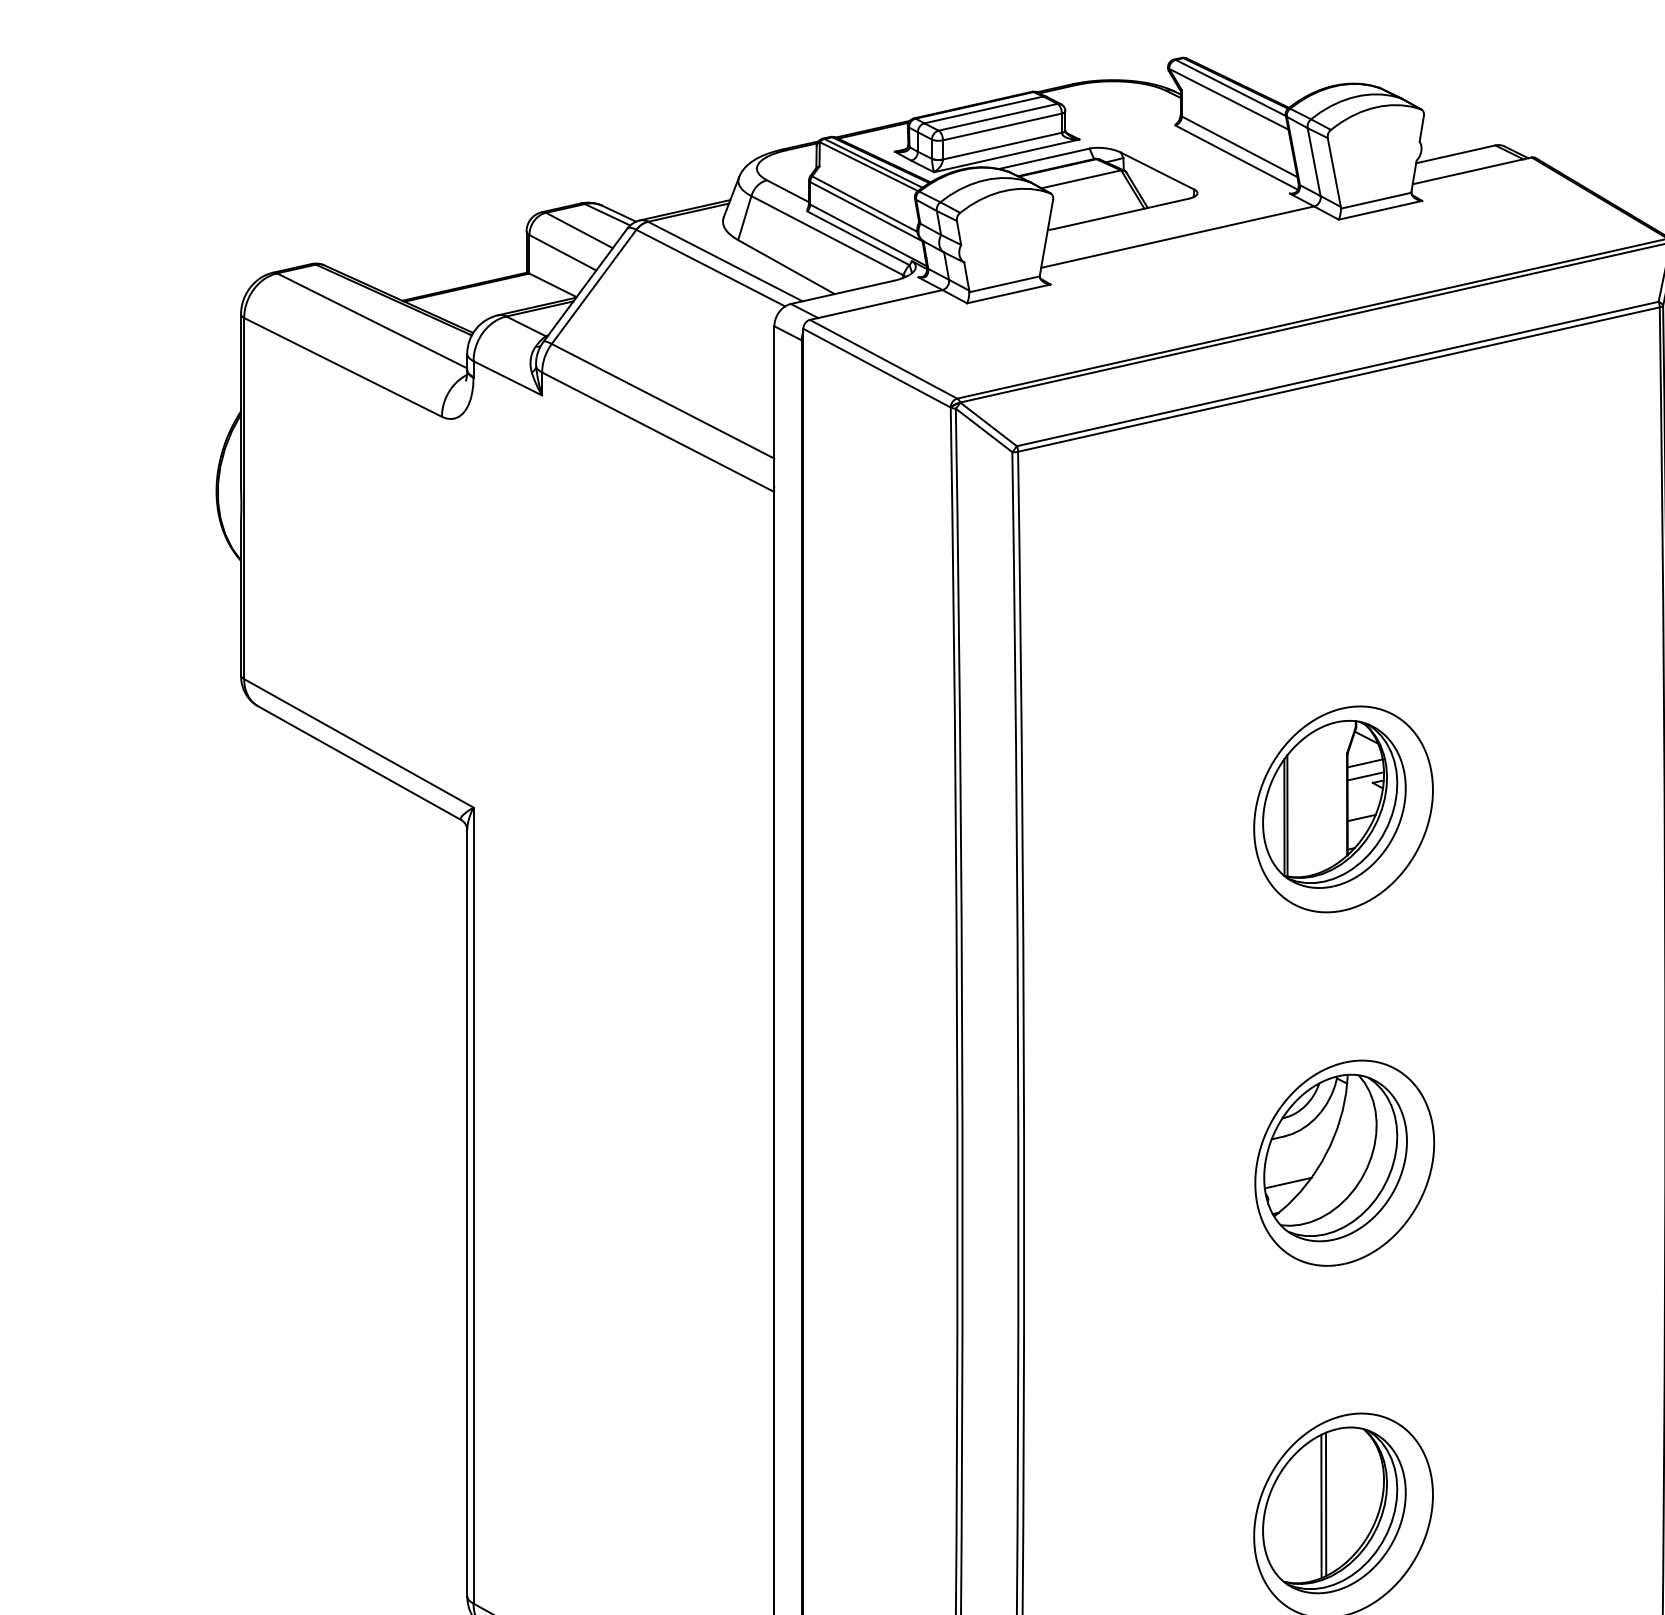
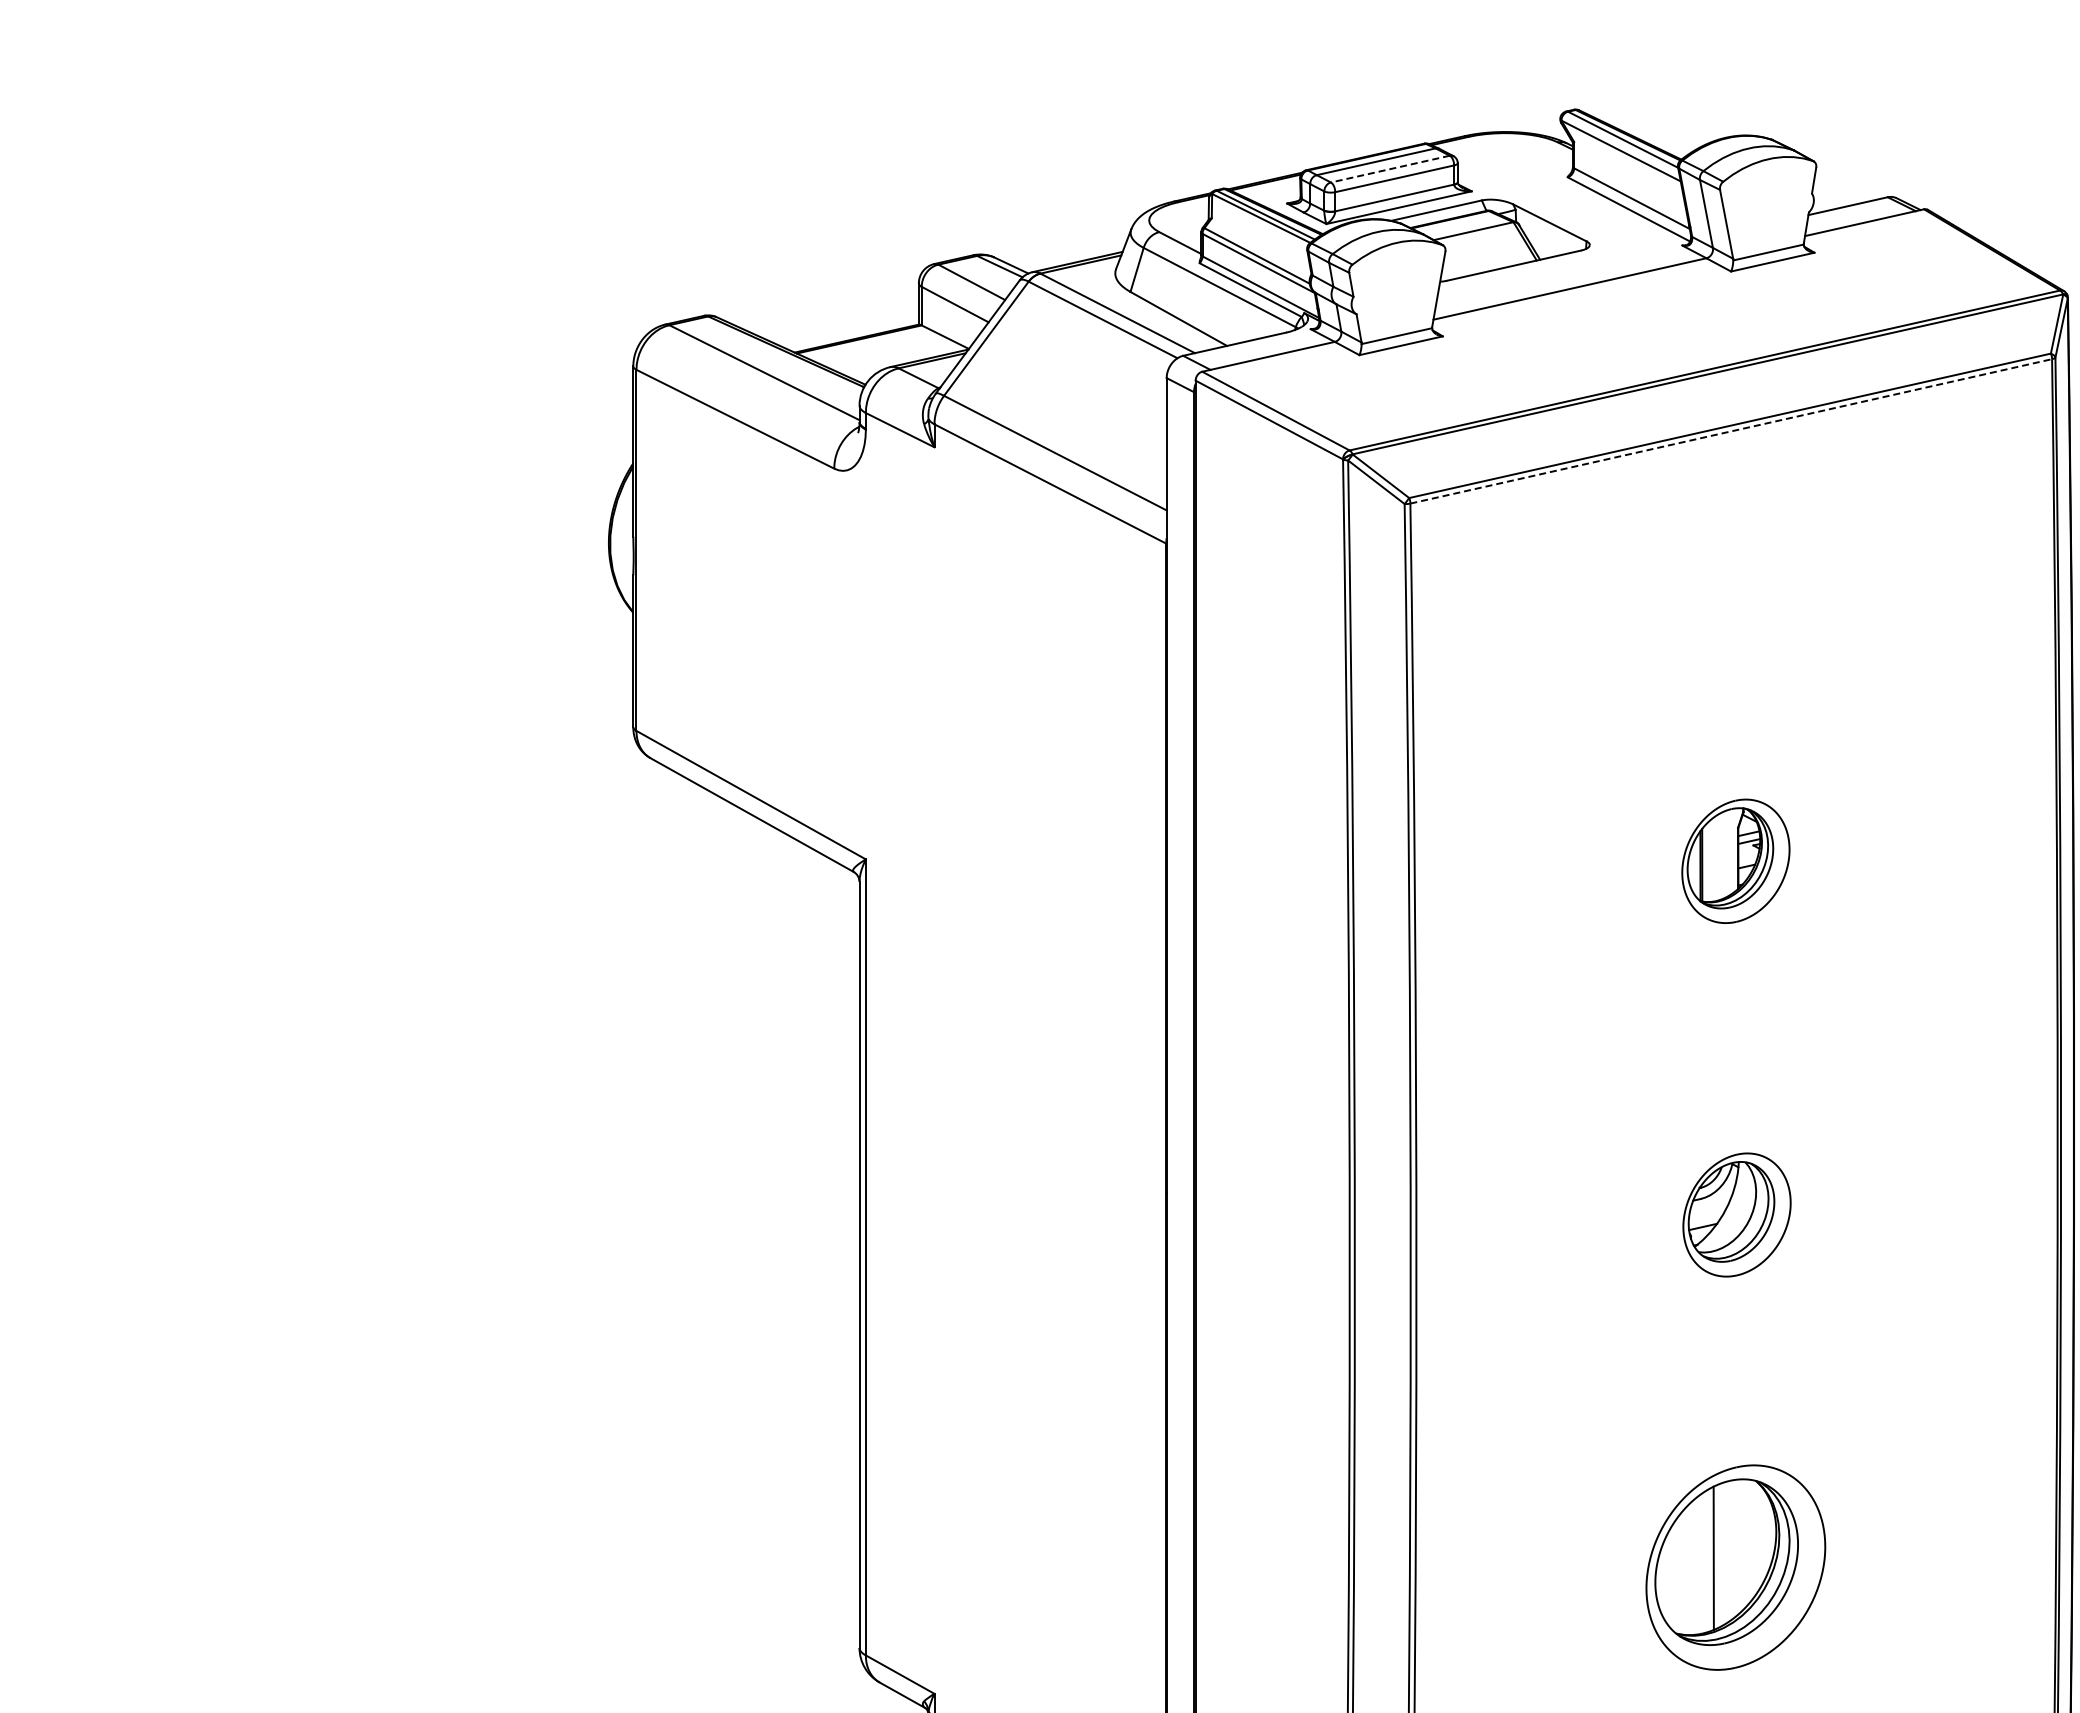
line: (998, 117) -> (1390, 169), solid -> dashed
line: (1339, 379) -> (1731, 431), solid -> dashed
part: (1343, 809) -> (1735, 861), size x0.6
part: (1344, 1162) -> (1736, 1214), size x0.6
line: (1326, 1503) -> (1718, 1555), removed

